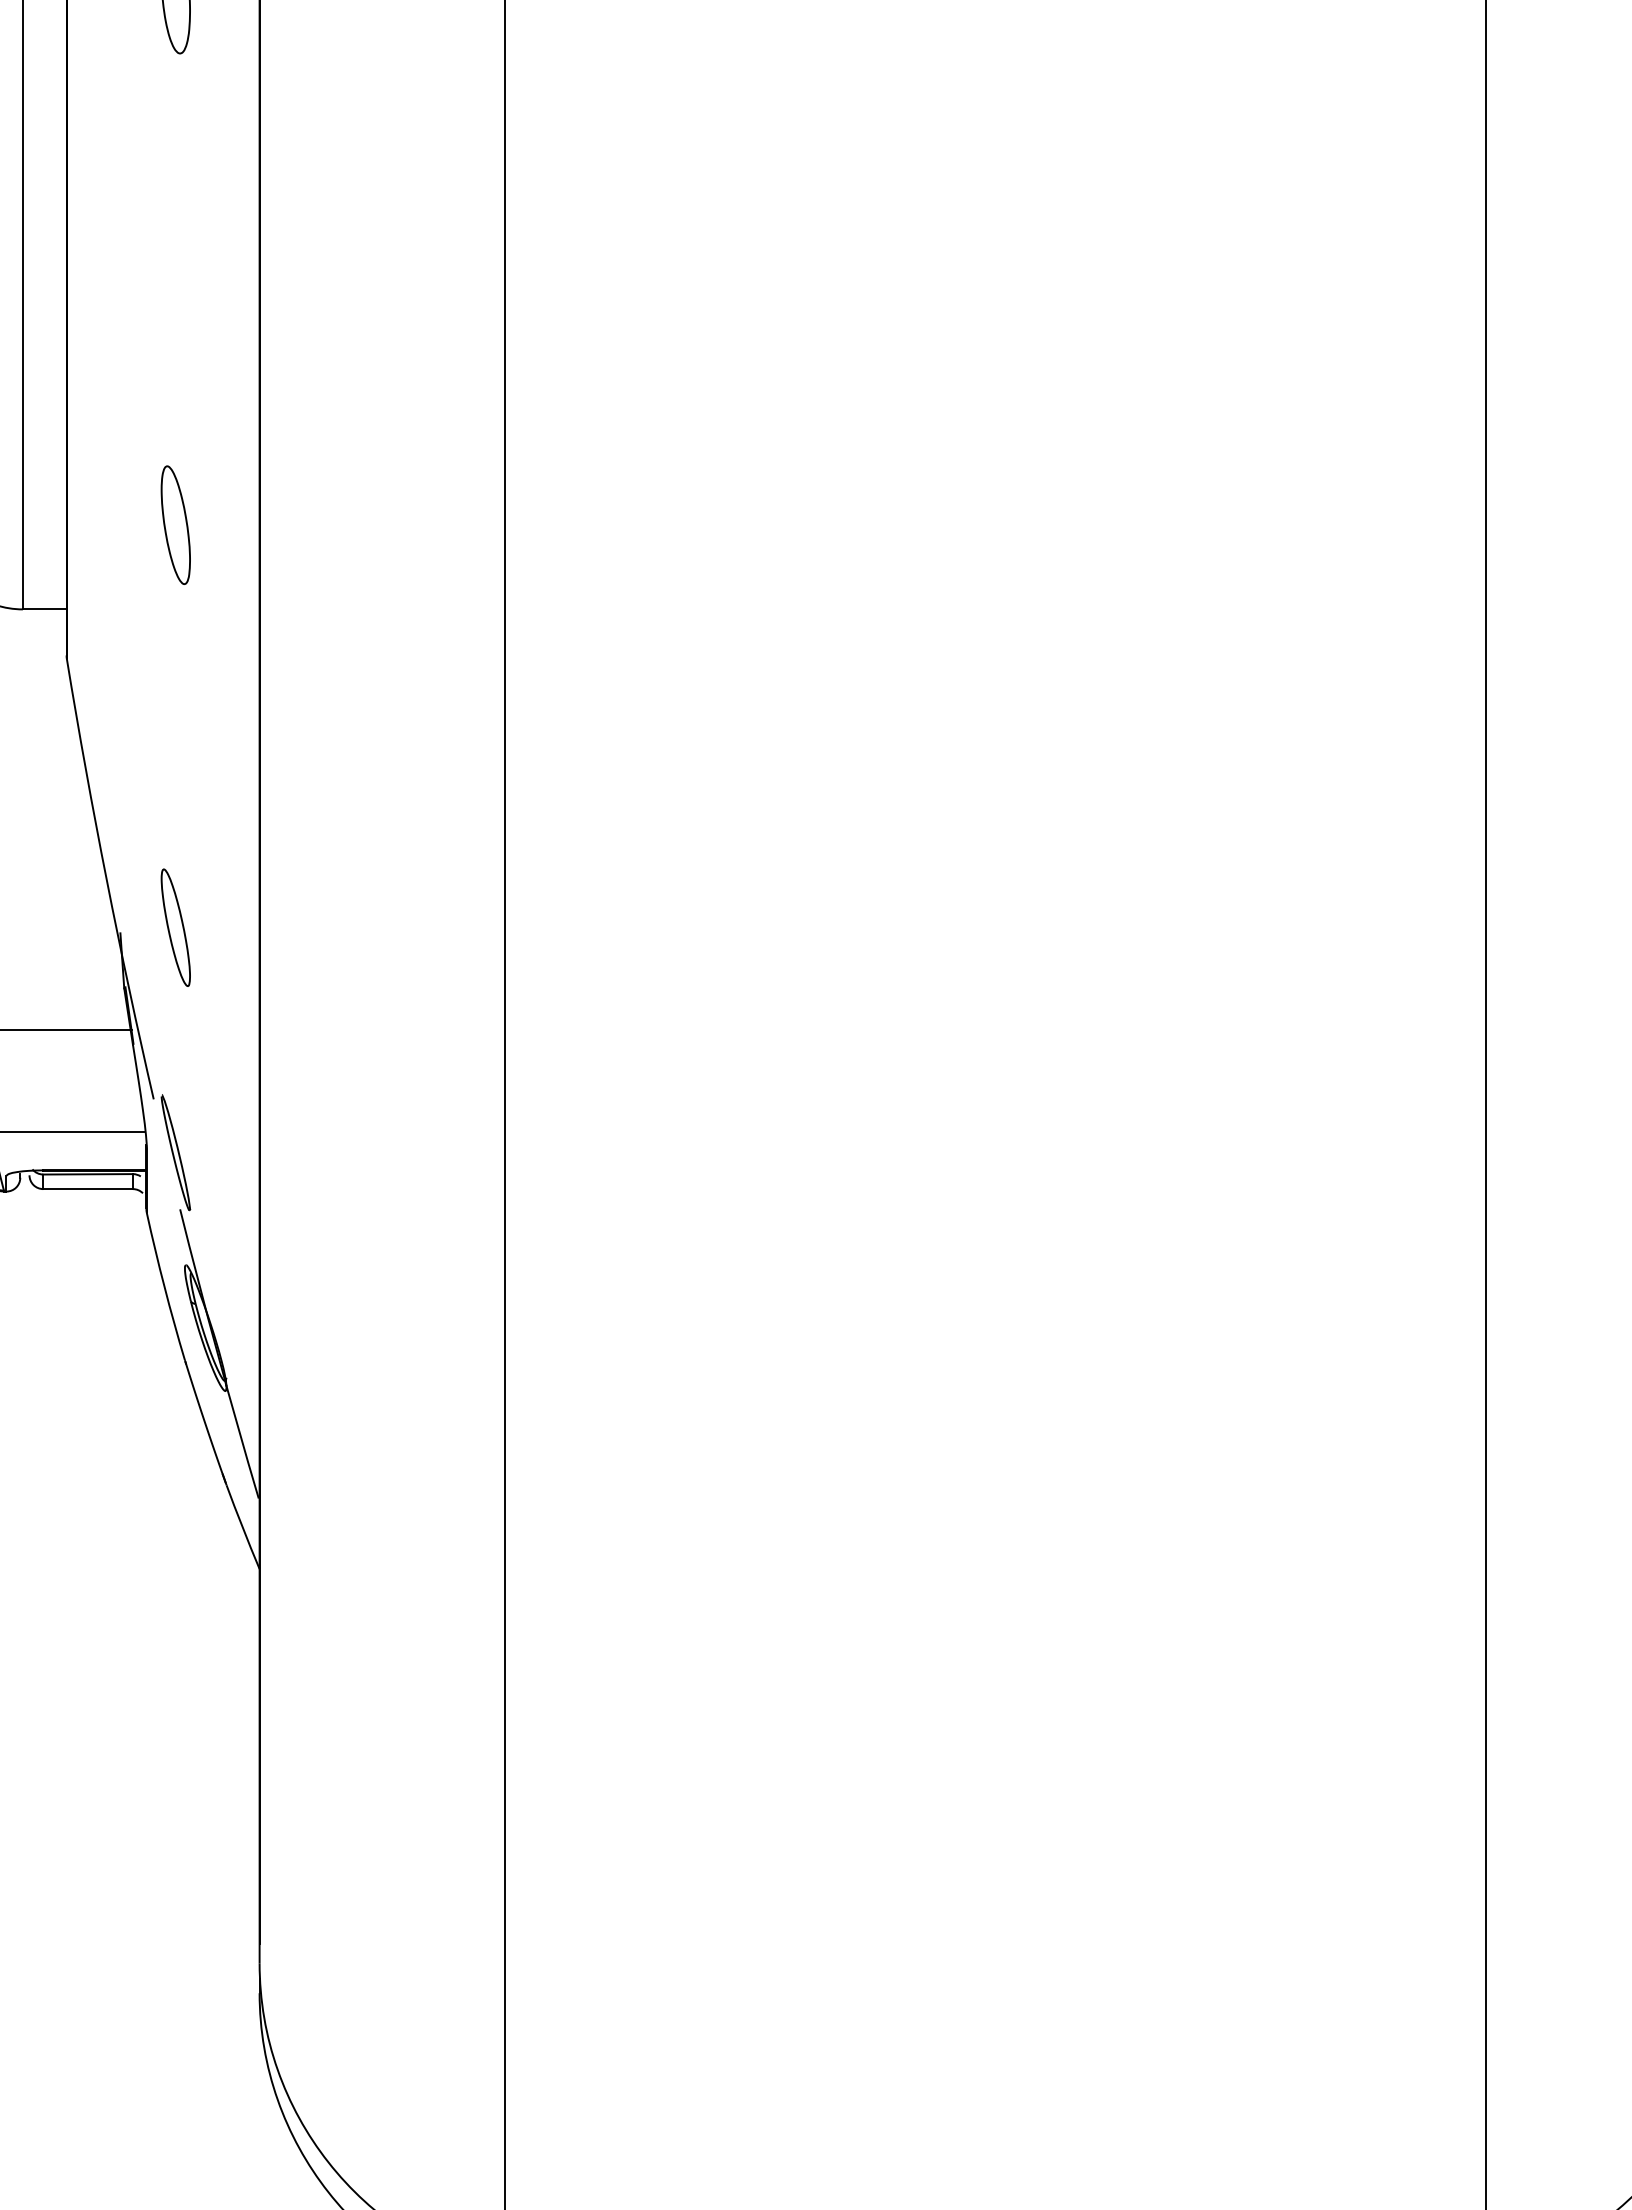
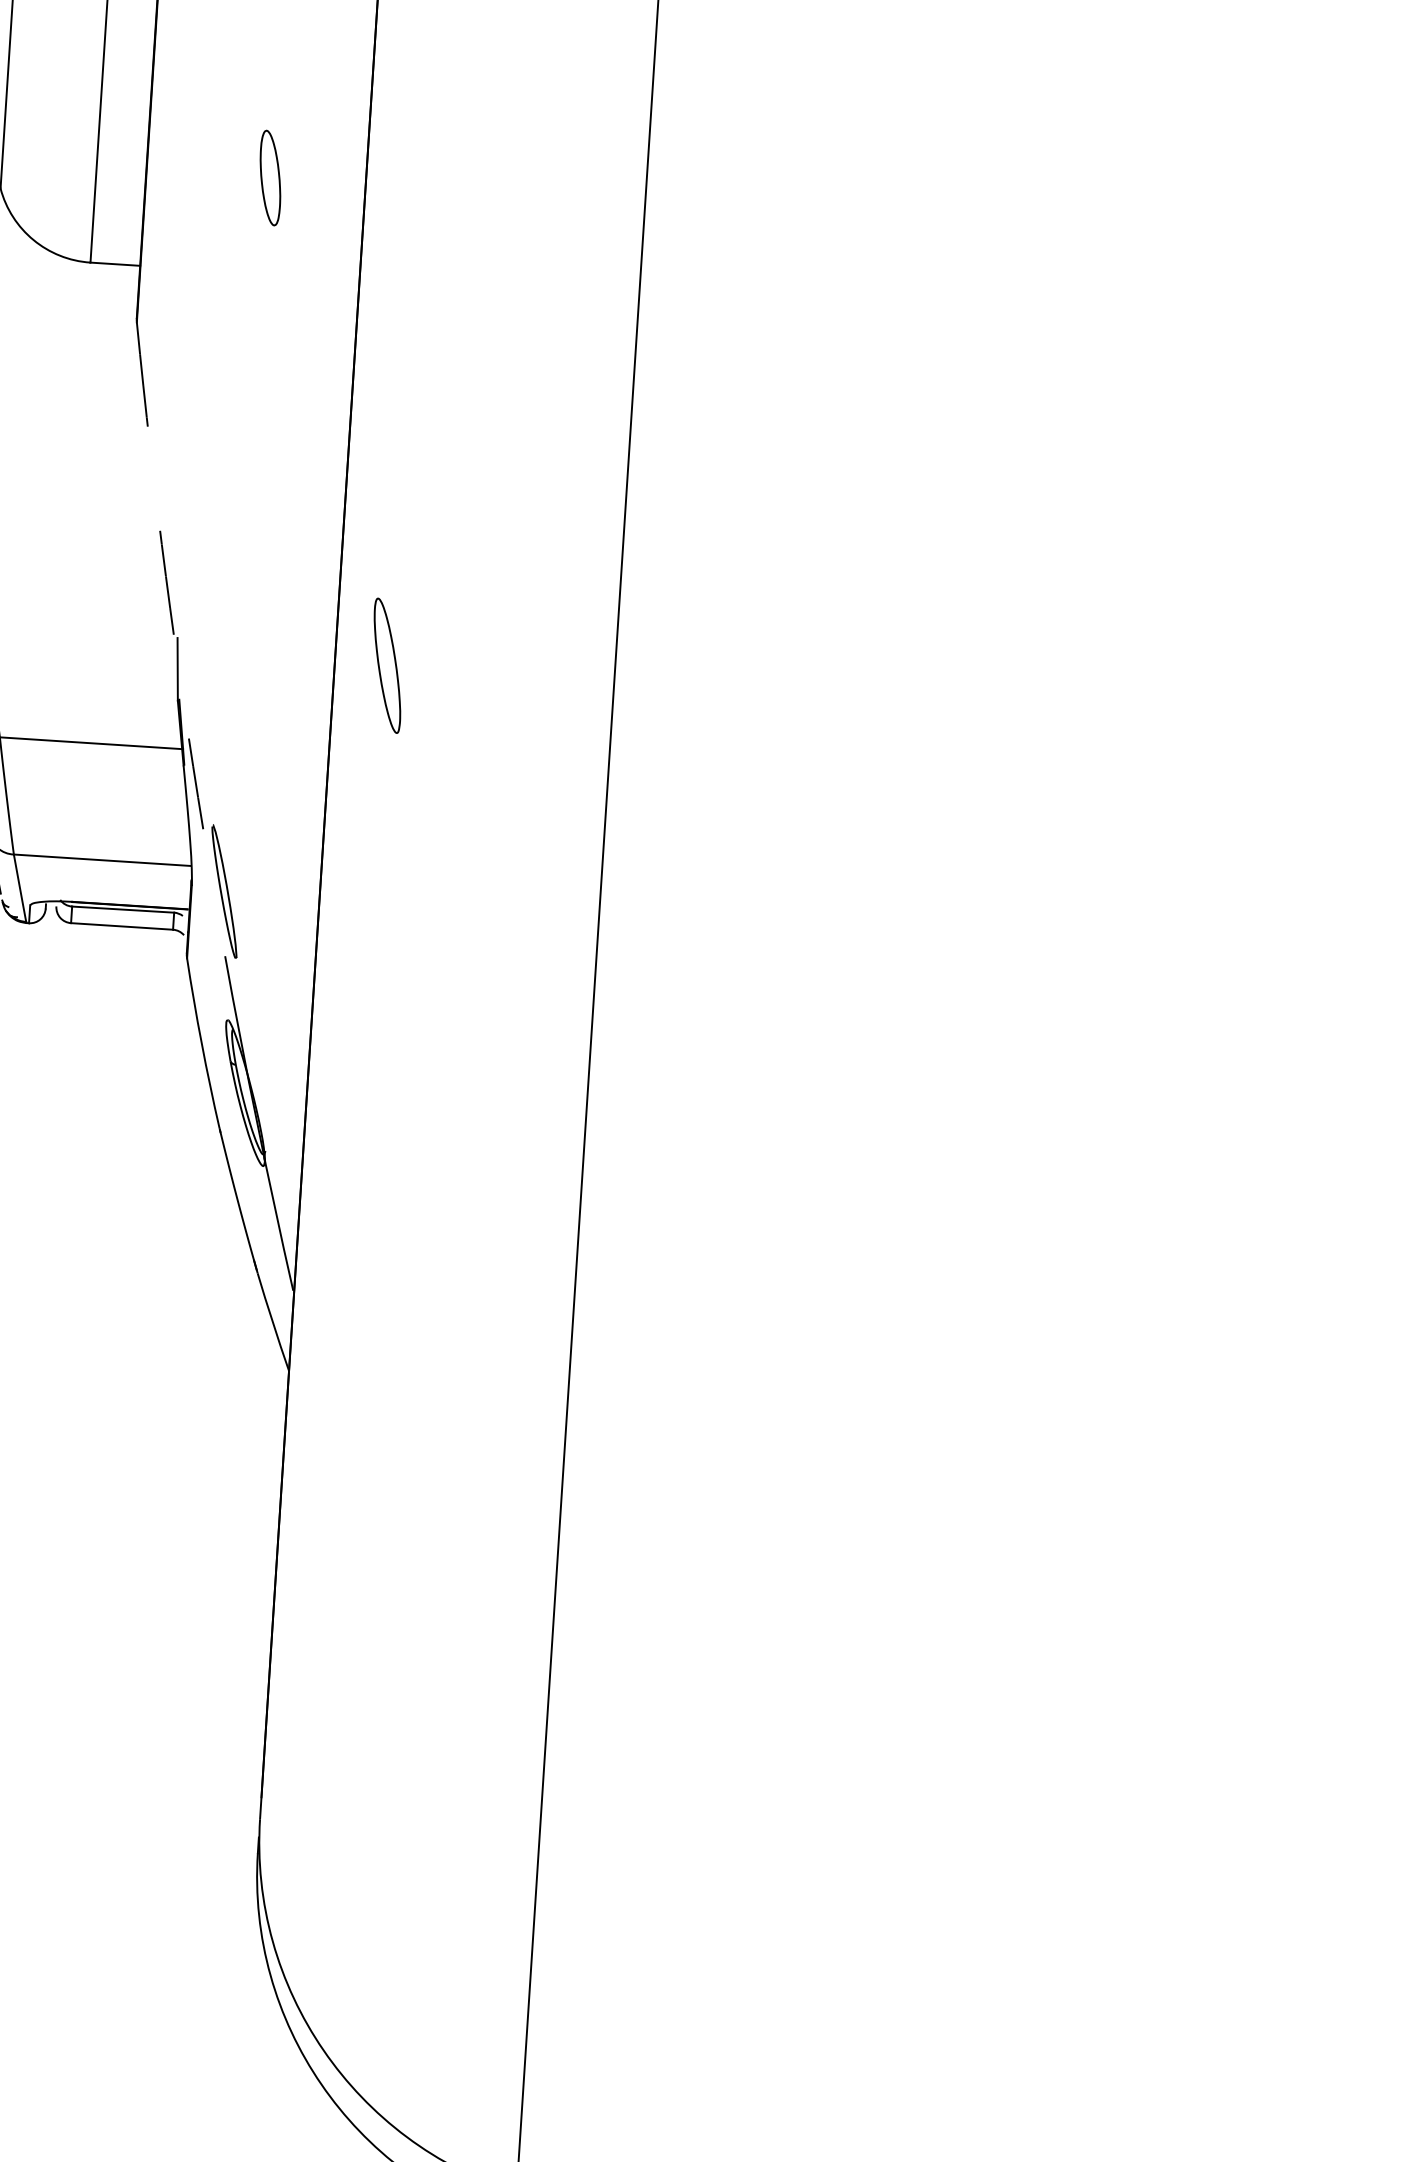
part: (175, 524) -> (270, 177), size x0.7
arc: (106, 879) -> (165, 575), solid -> dashed
part: (175, 927) -> (387, 665), moved

